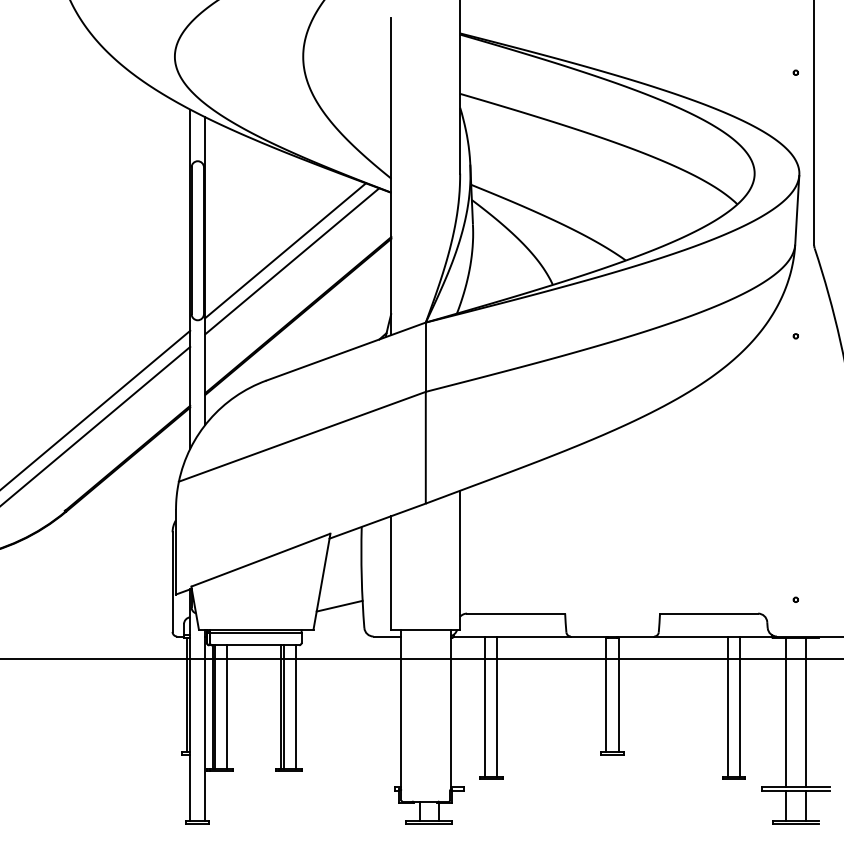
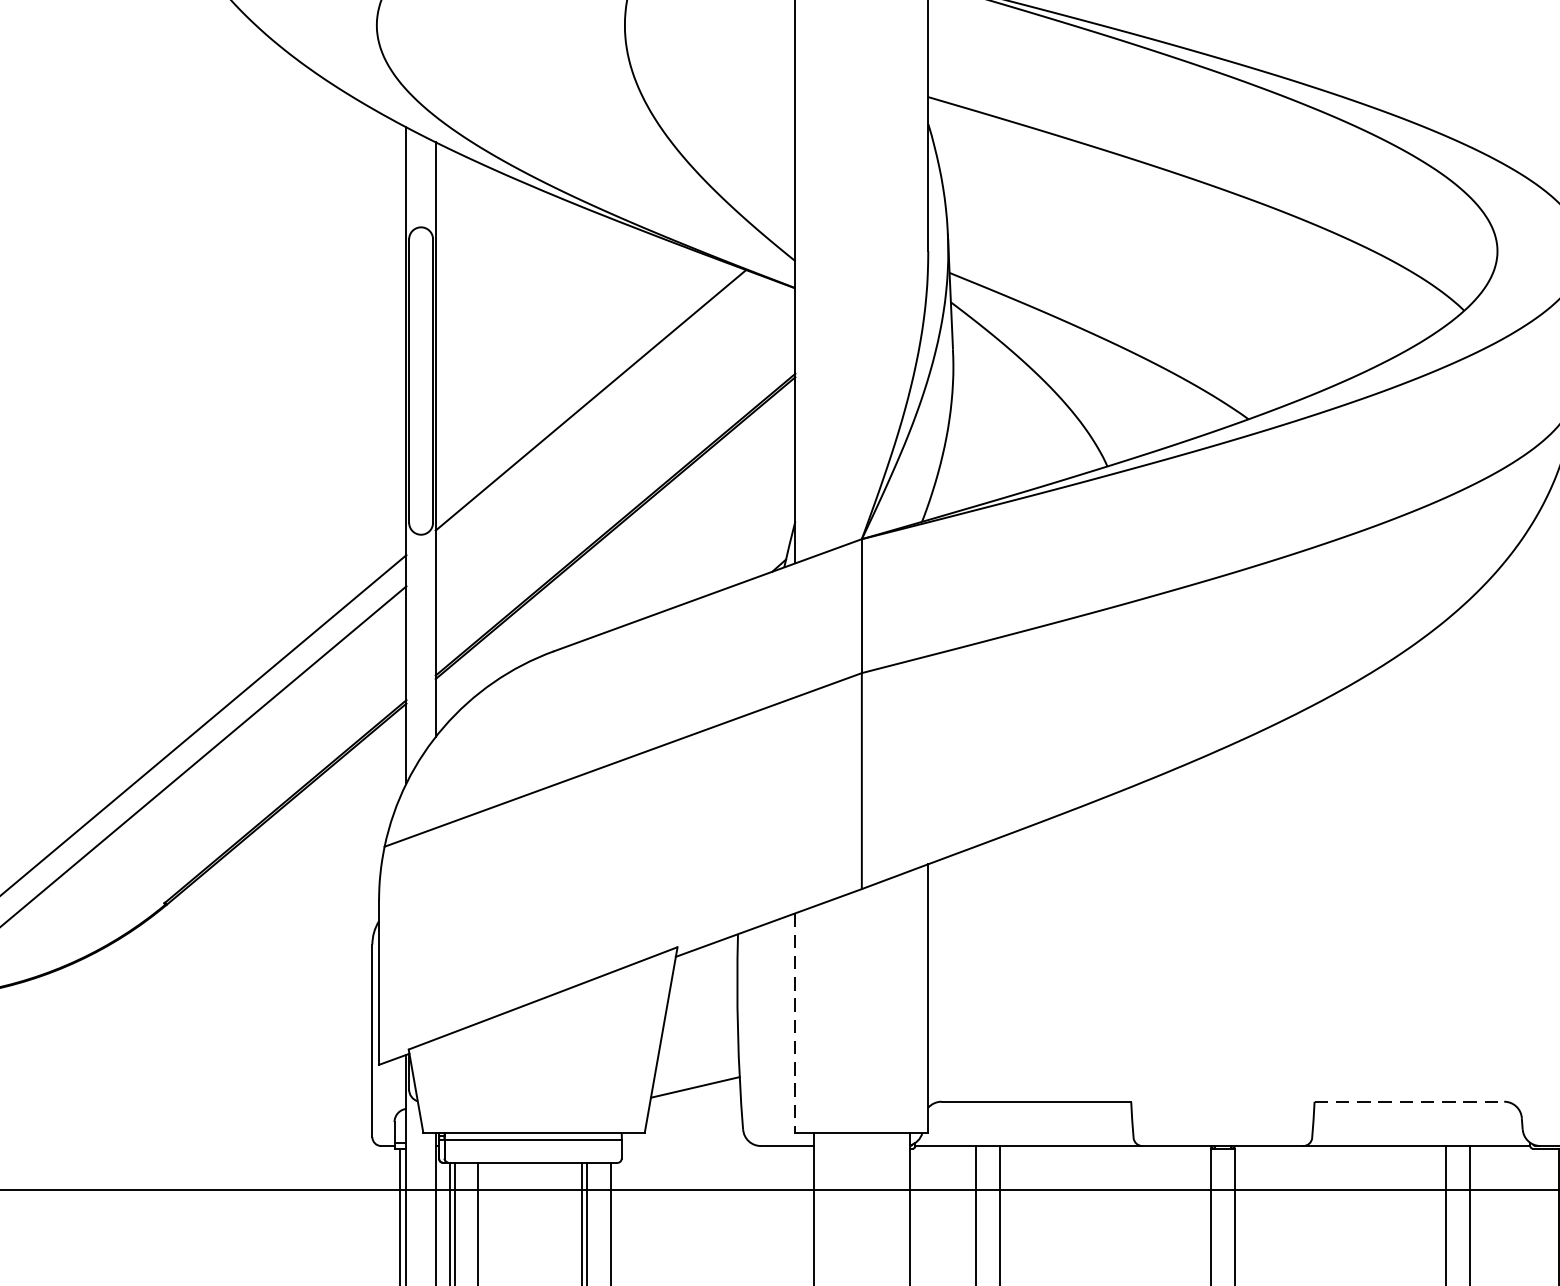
line: (292, 261) -> (604, 421), removed
line: (391, 572) -> (795, 1022), solid -> dashed
line: (709, 613) -> (1410, 1101), solid -> dashed

